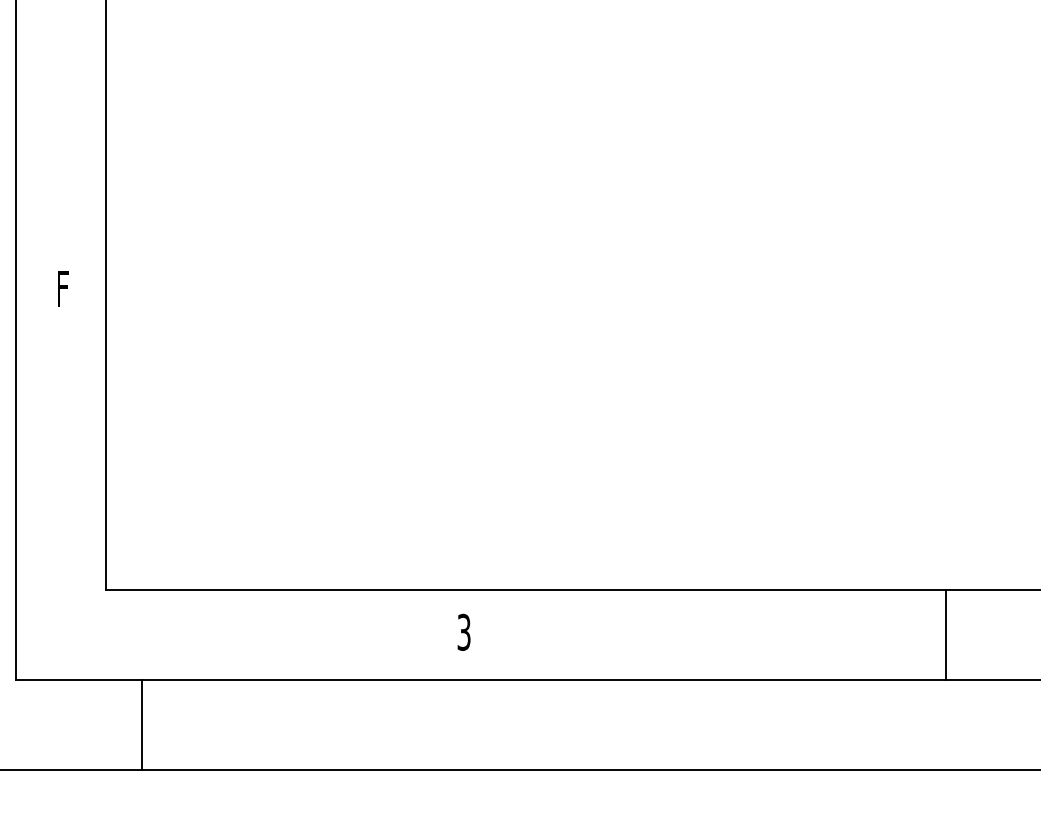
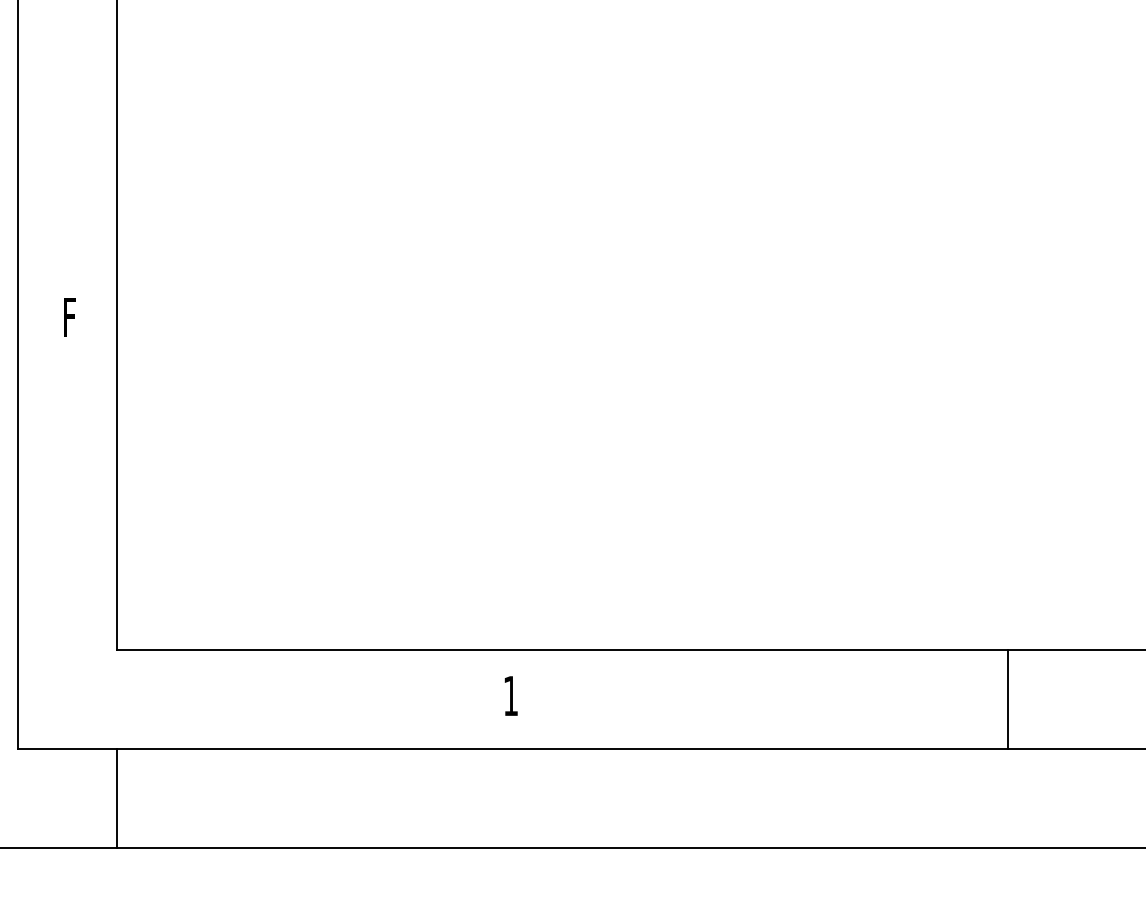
text: (463, 631) -> (510, 695), 3 -> 1
line: (945, 634) -> (1007, 698), moved
line: (141, 724) -> (116, 797), moved

